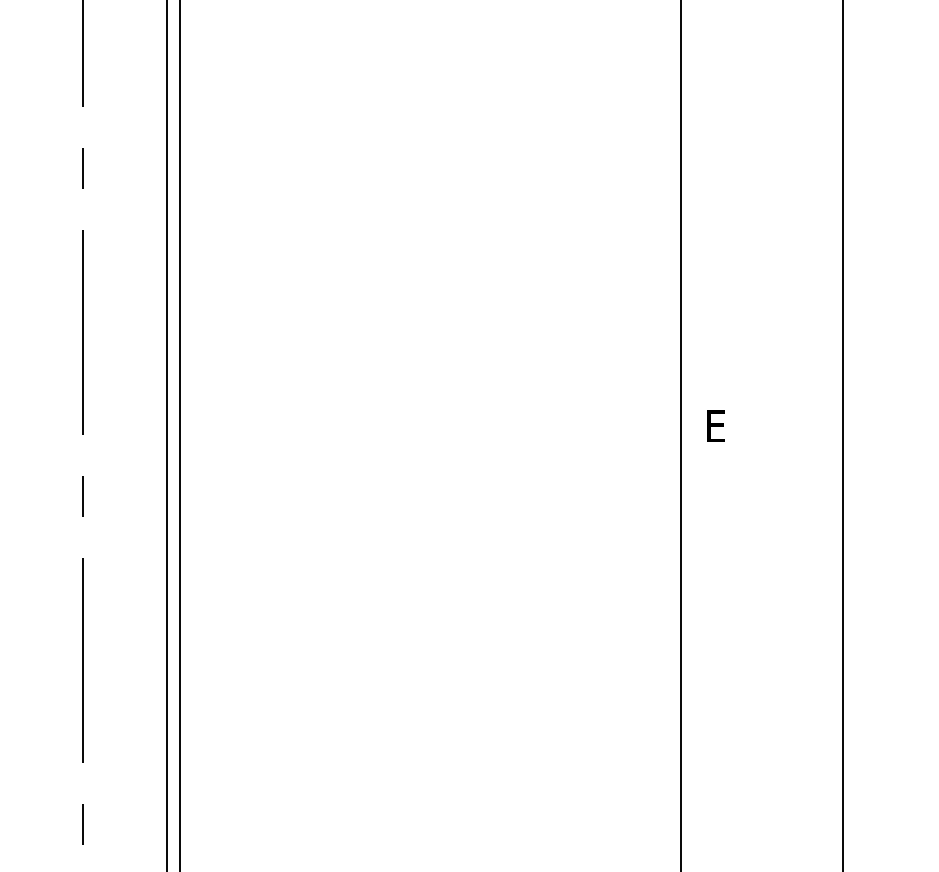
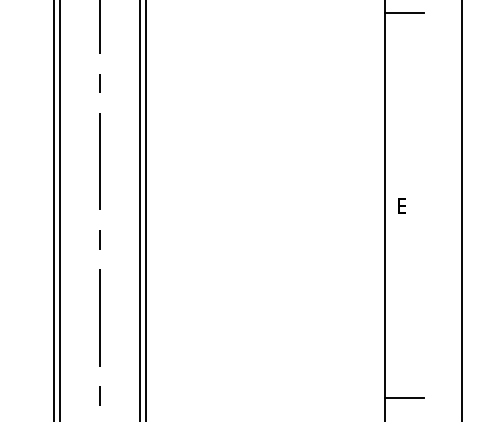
line: (721, 22) -> (404, 13), added
line: (721, 829) -> (404, 398), added

